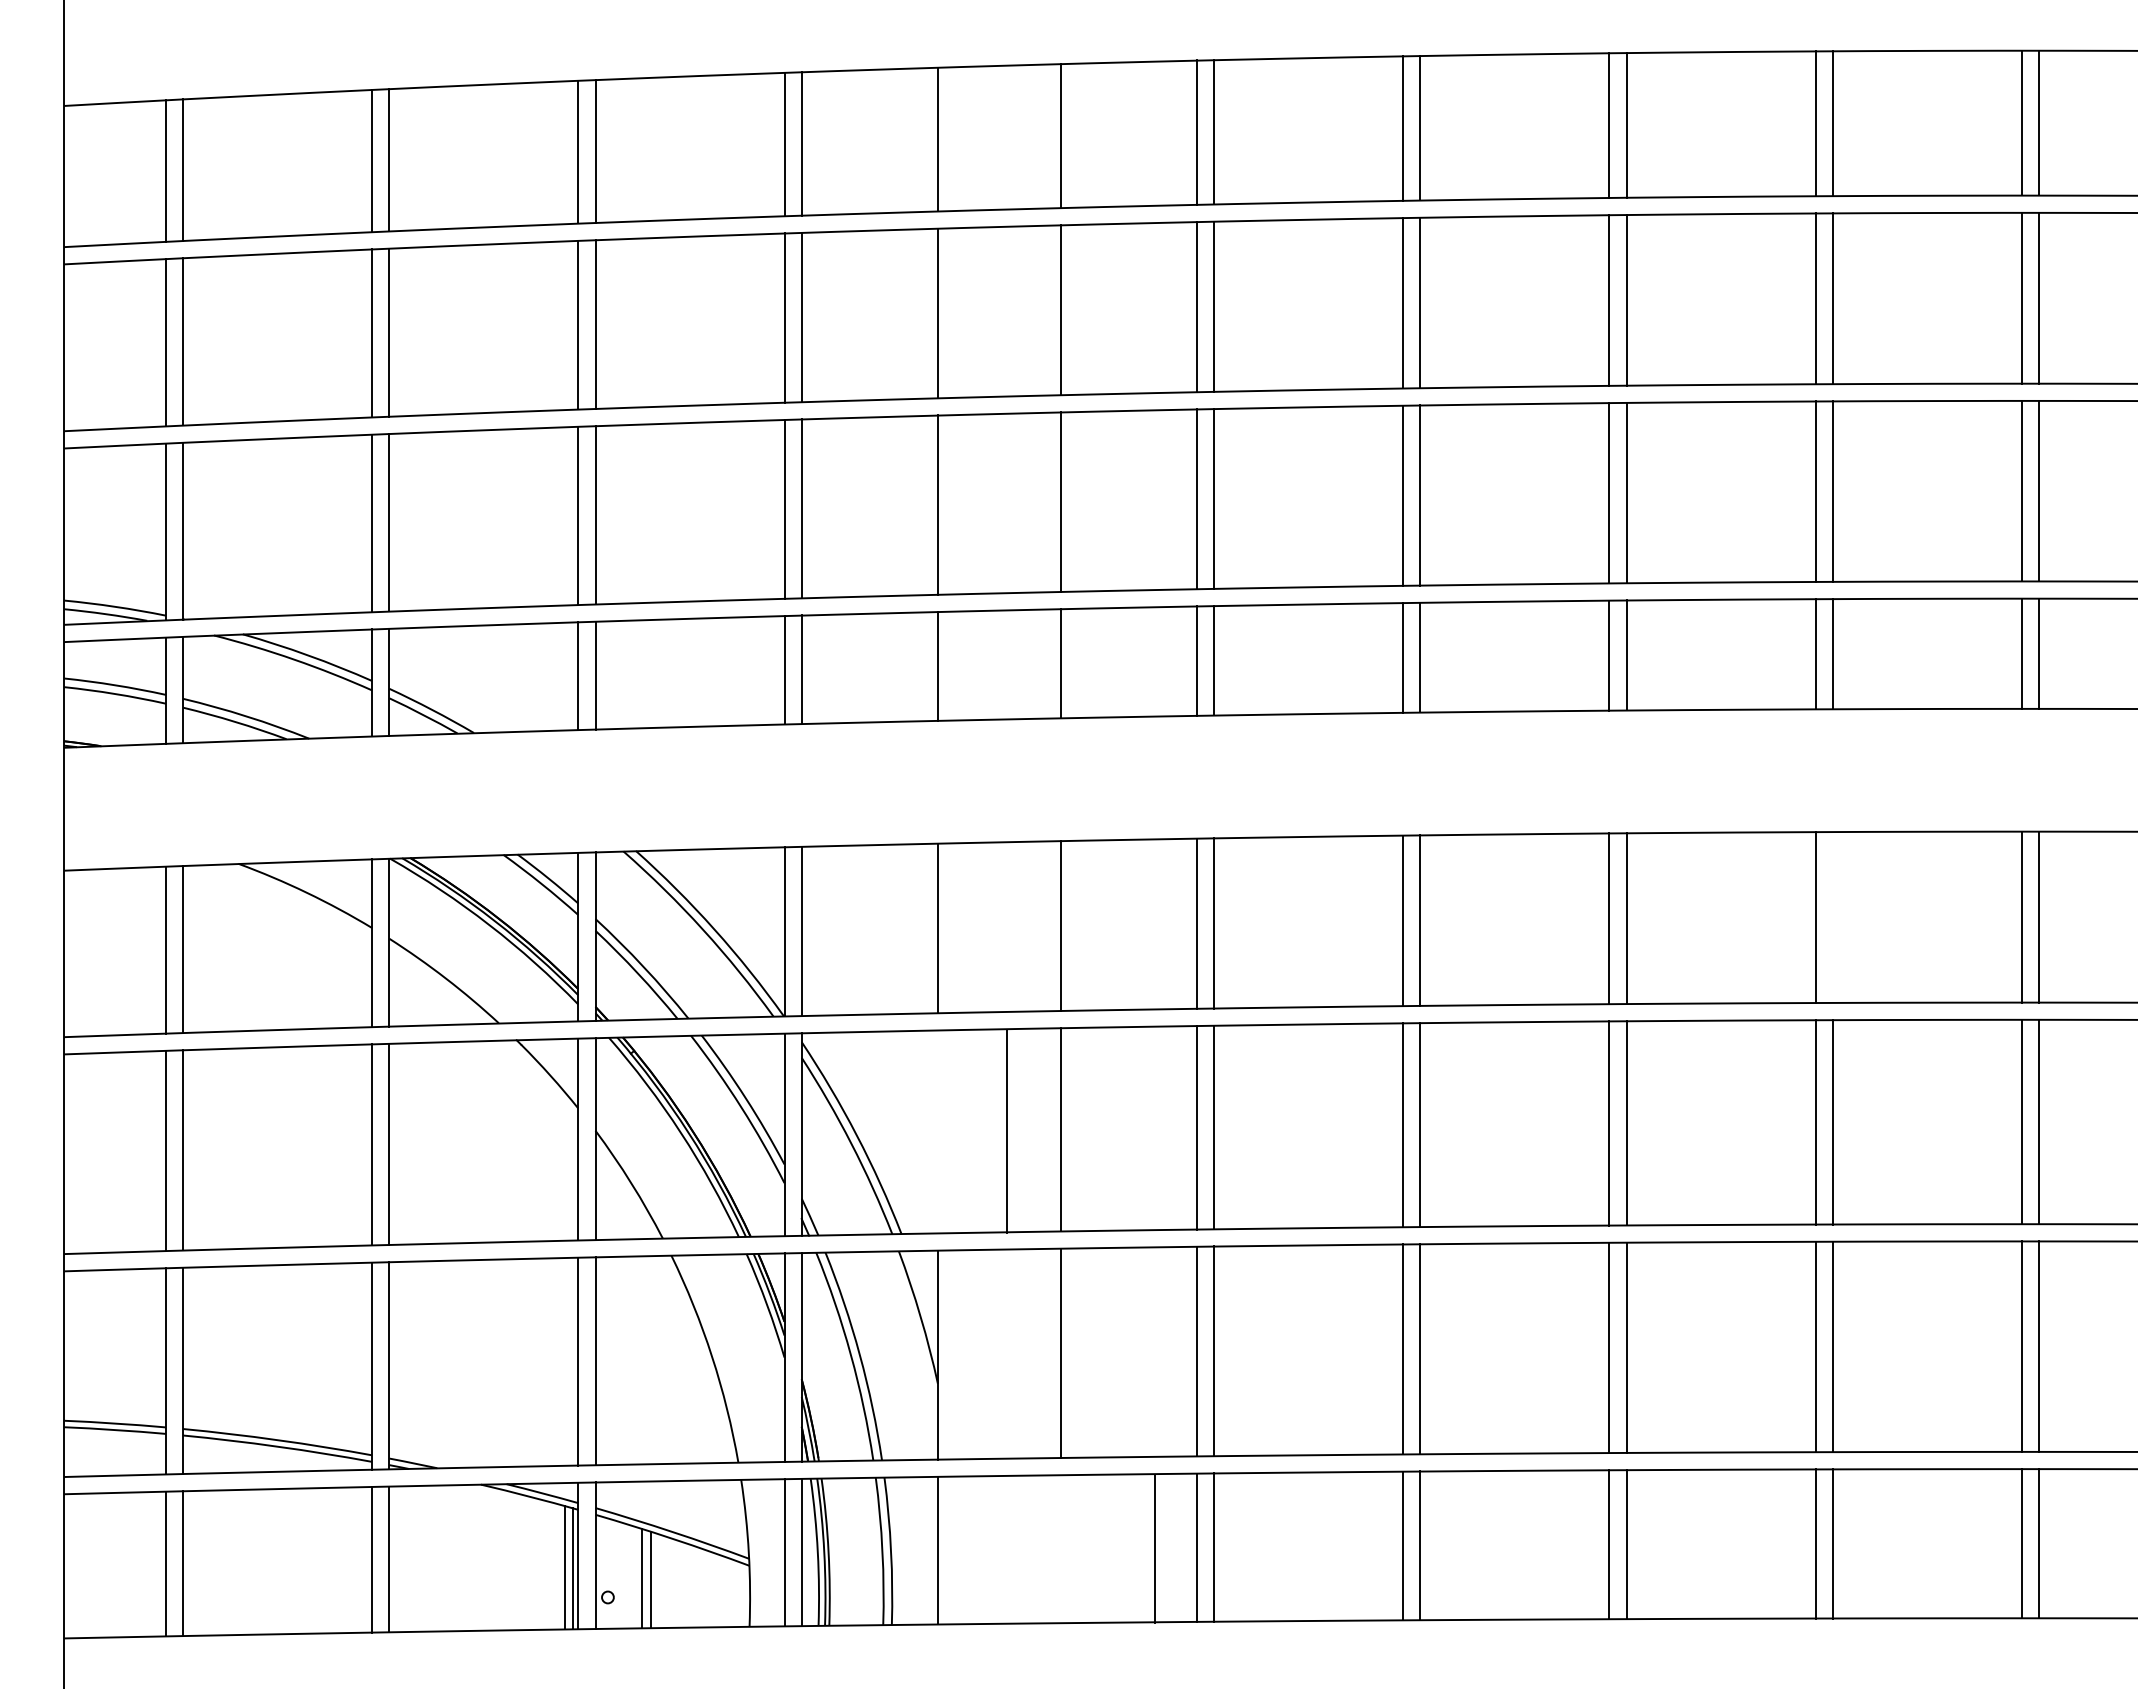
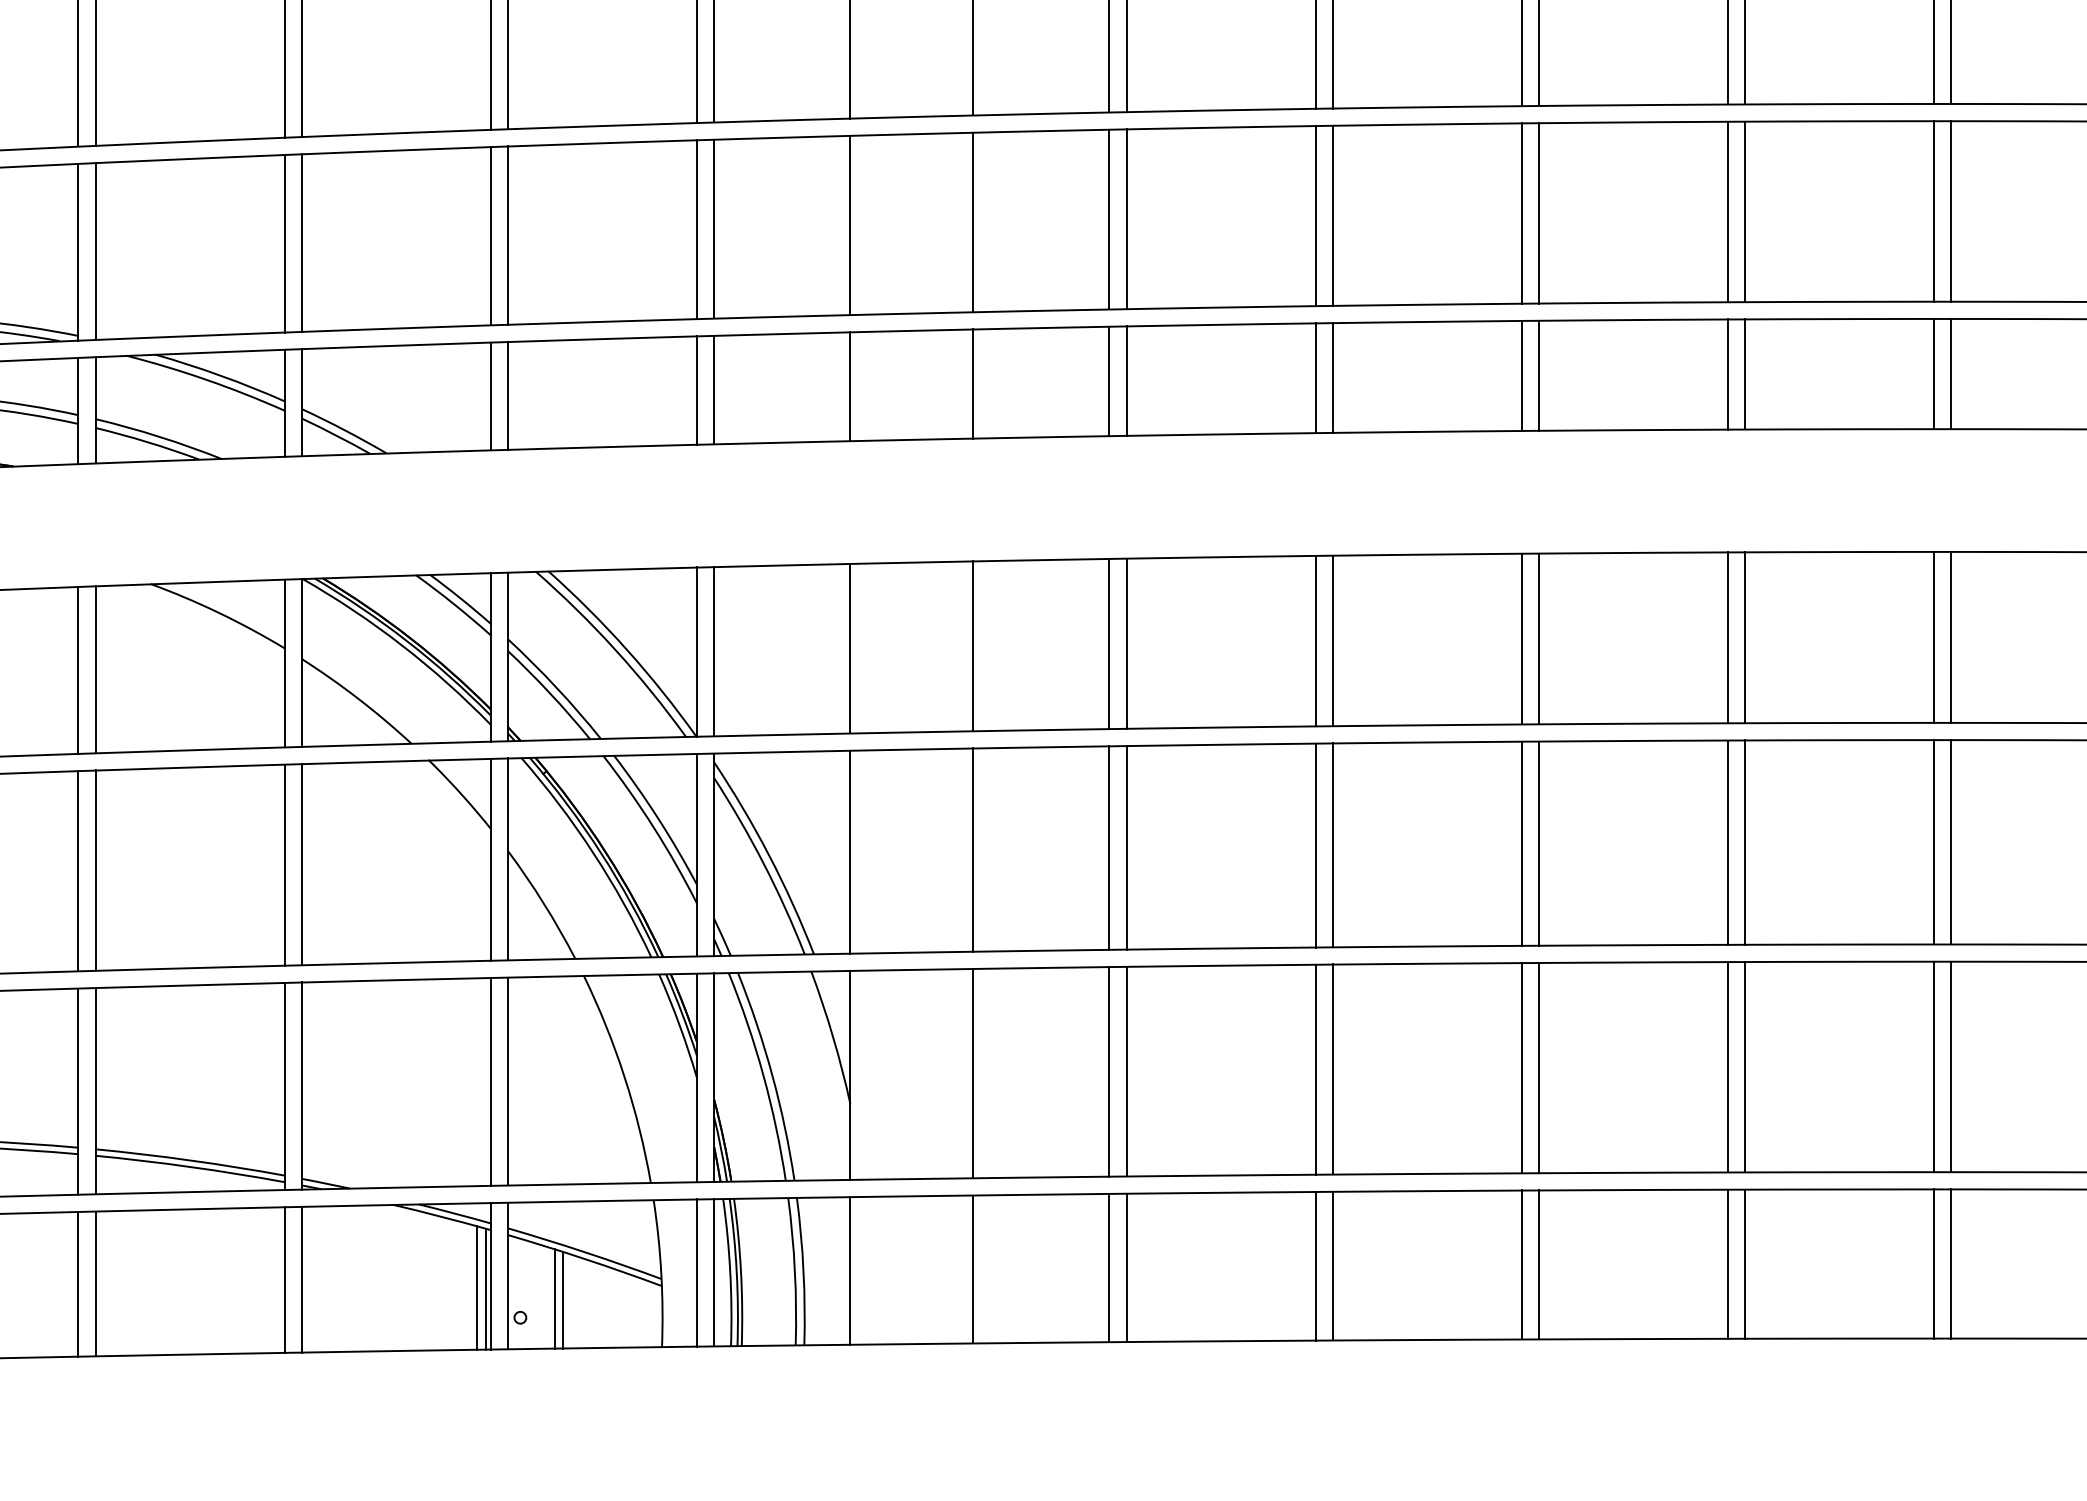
line: (1832, 917) -> (1744, 637), added
line: (1006, 1131) -> (849, 851), moved
line: (1154, 1549) -> (972, 1269), moved

